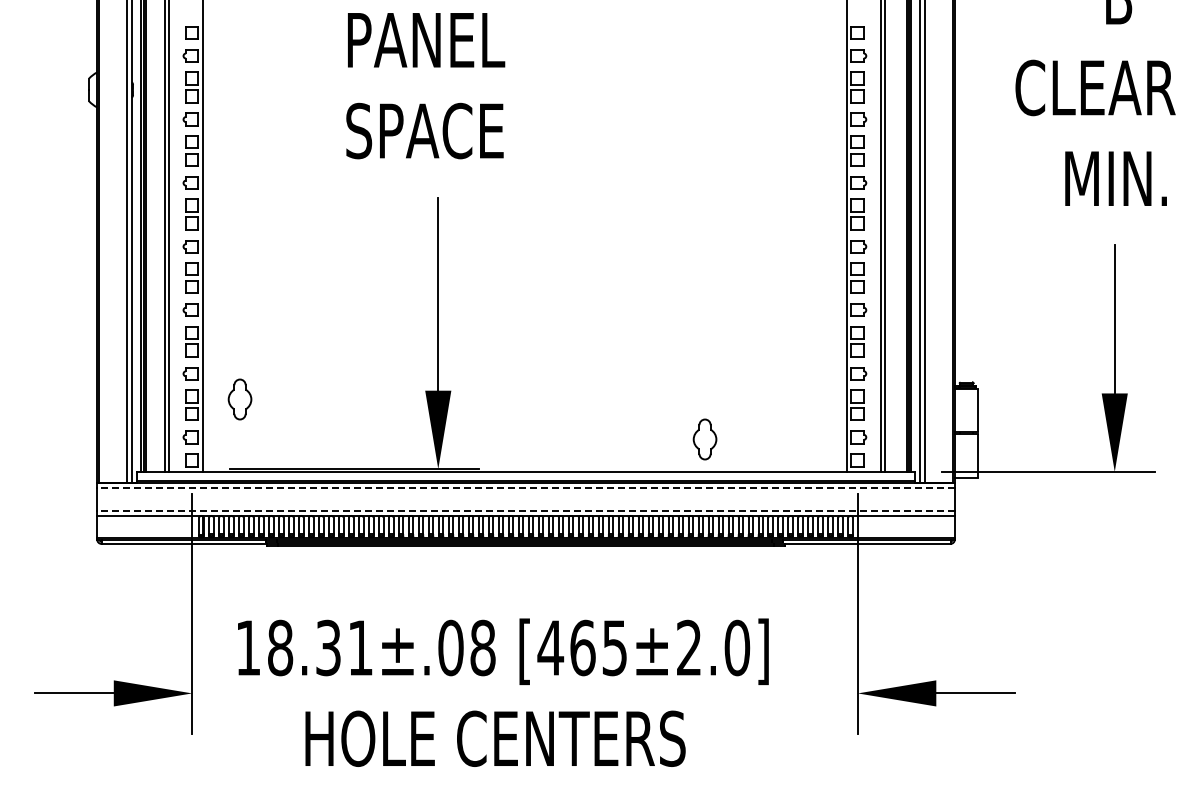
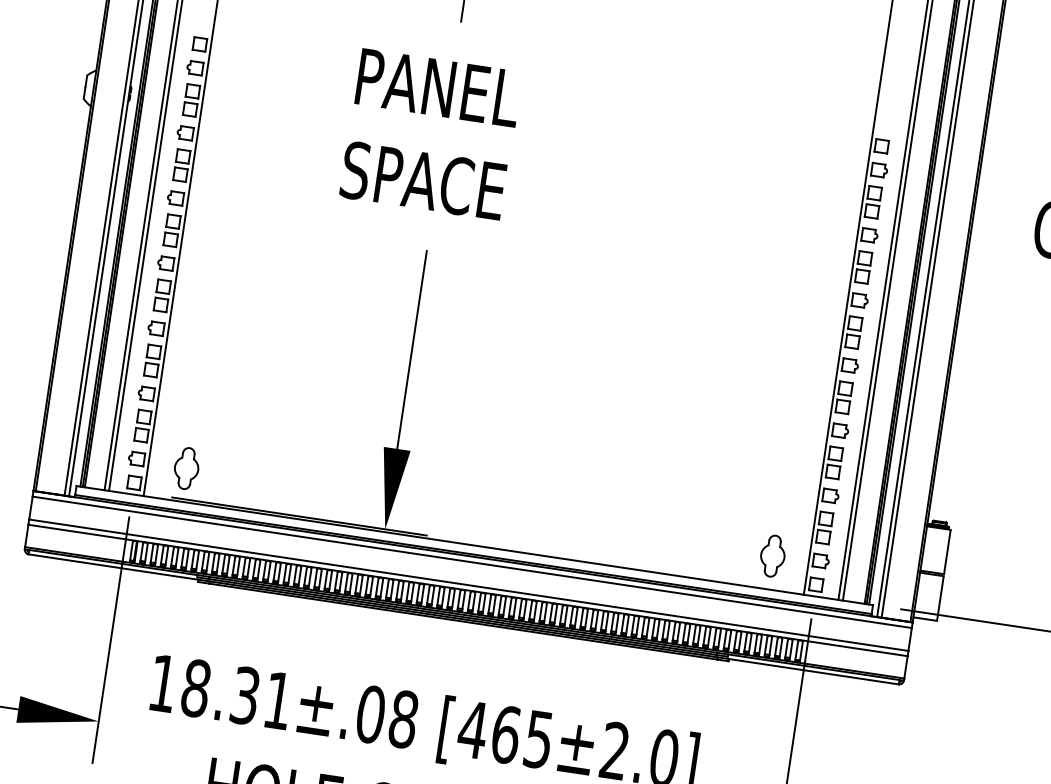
part: (239, 399) -> (186, 468), moved
part: (704, 439) -> (772, 556), moved
line: (526, 488) -> (472, 562), dashed -> solid
line: (526, 510) -> (469, 585), dashed -> solid

